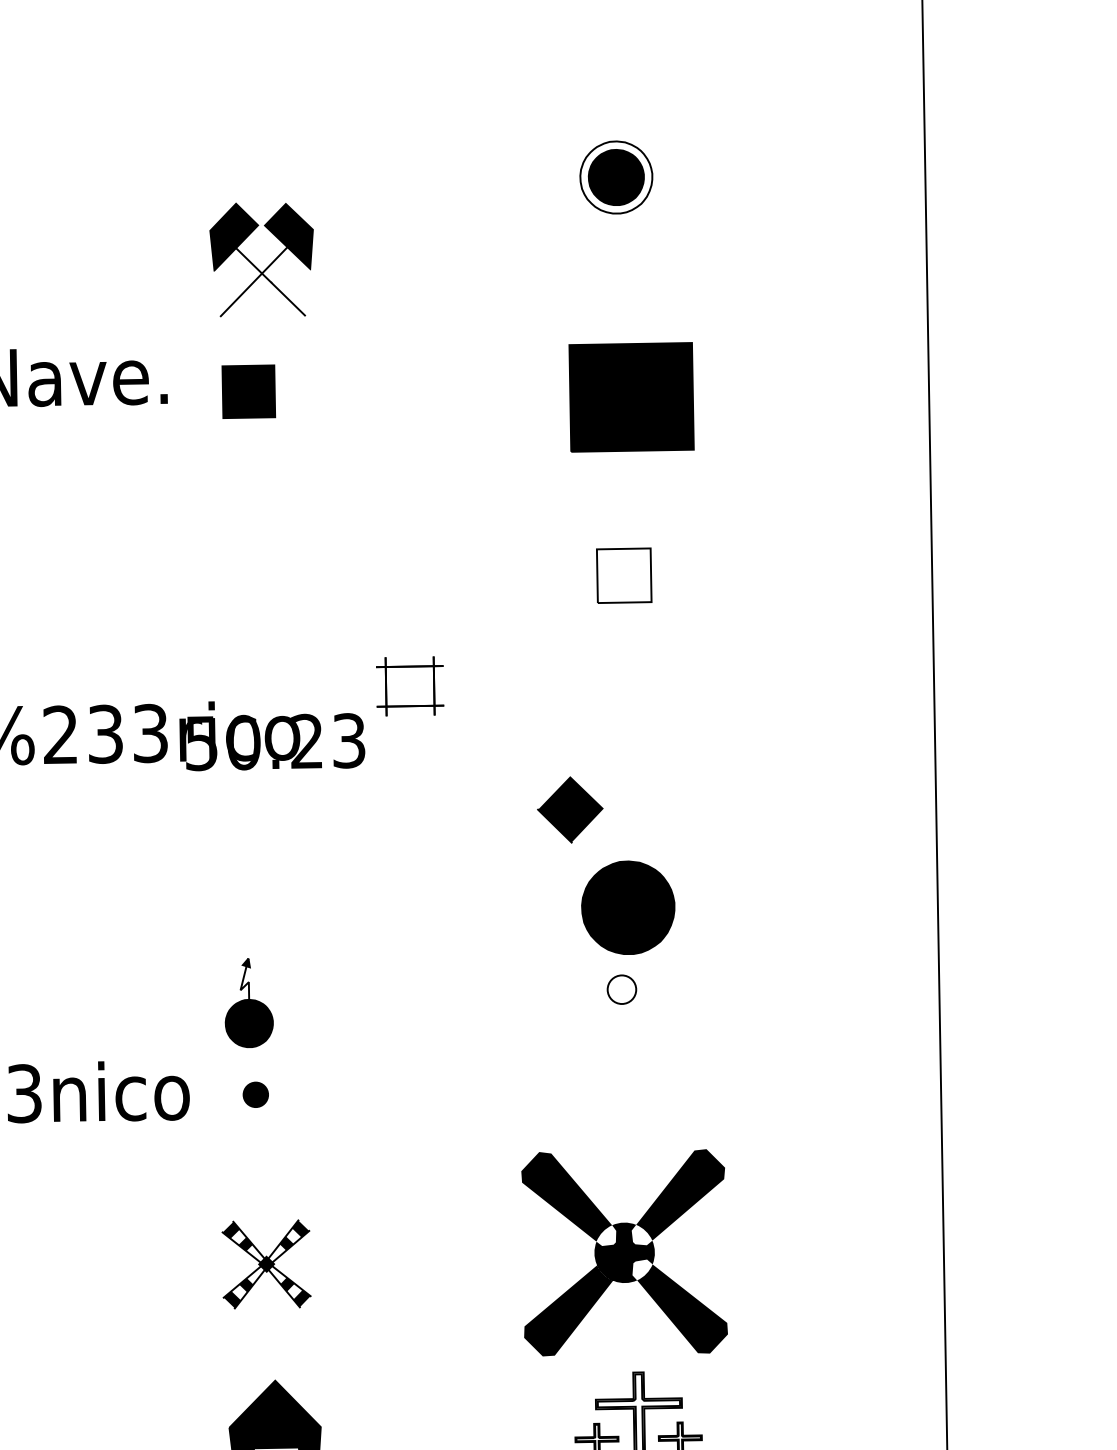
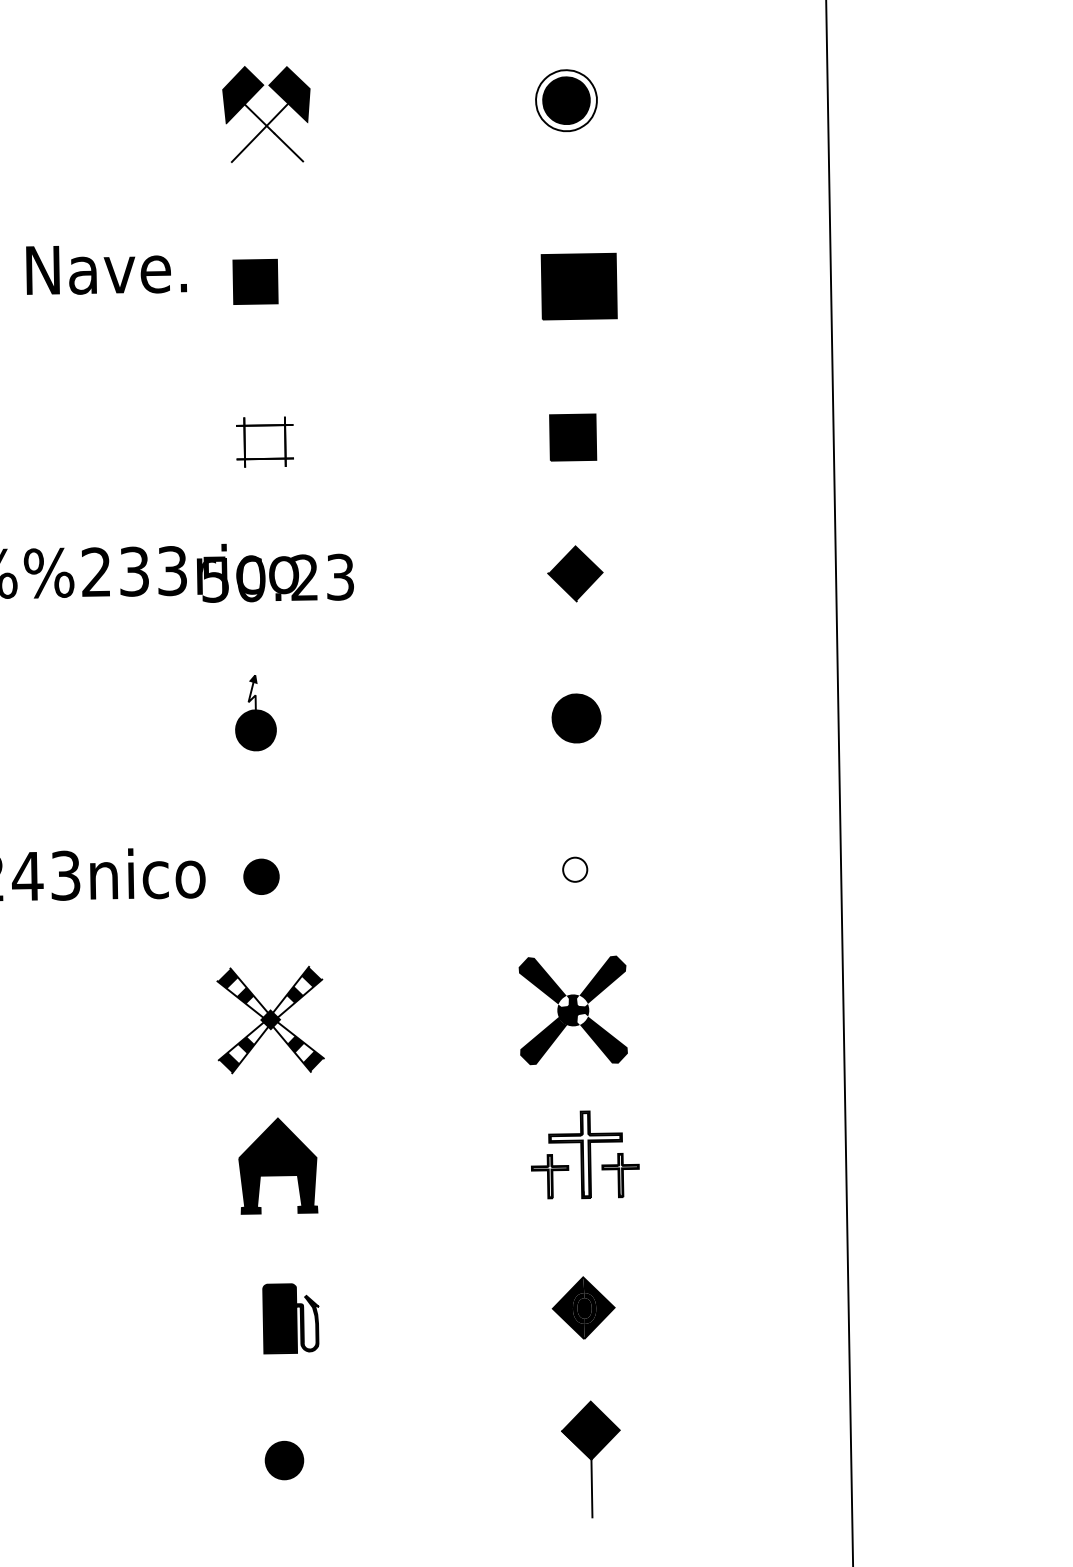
part: (255, 265) -> (261, 119), moved
part: (630, 397) -> (578, 286), size x0.71
fill: (624, 575) -> (573, 437), added
part: (409, 685) -> (264, 441), moved
part: (570, 809) -> (575, 573), moved
part: (628, 907) -> (576, 718), size x0.62
part: (622, 989) -> (575, 869), moved
part: (248, 1003) -> (255, 713), moved
part: (255, 1094) -> (261, 876), size x1.67
part: (623, 1252) -> (572, 1010), size x0.62
part: (266, 1264) -> (270, 1020), size x1.43

